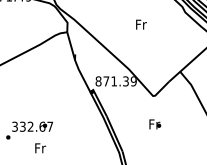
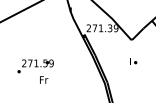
text: (98, 81) -> (88, 28), 871.39 -> 271.39
text: (154, 124) -> (132, 61), Fr -> L
text: (32, 126) -> (37, 63), 332.67 -> 271.59

